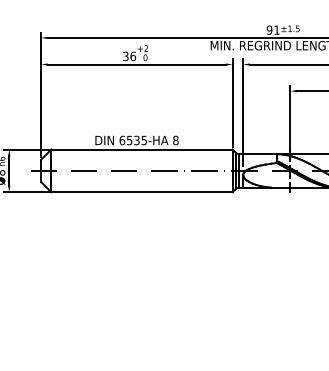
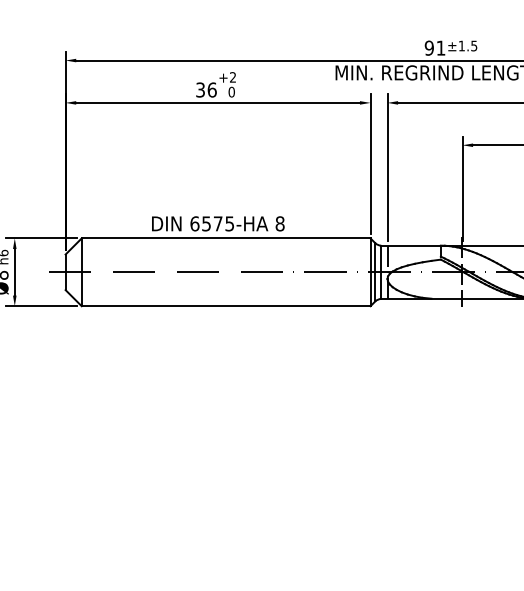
text: (136, 140) -> (217, 223), 6535-HA -> 6575-HA

